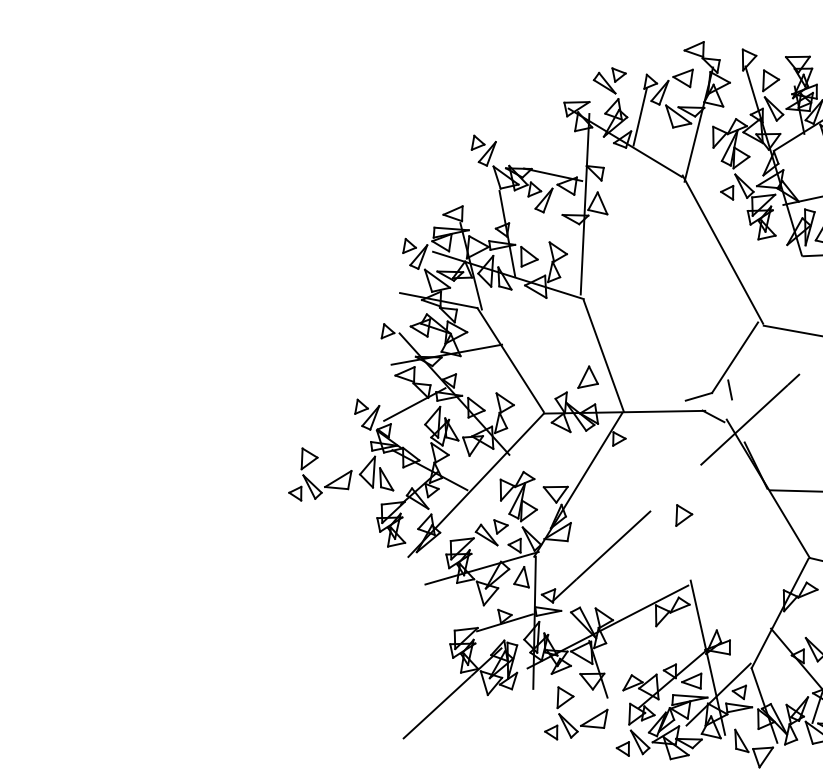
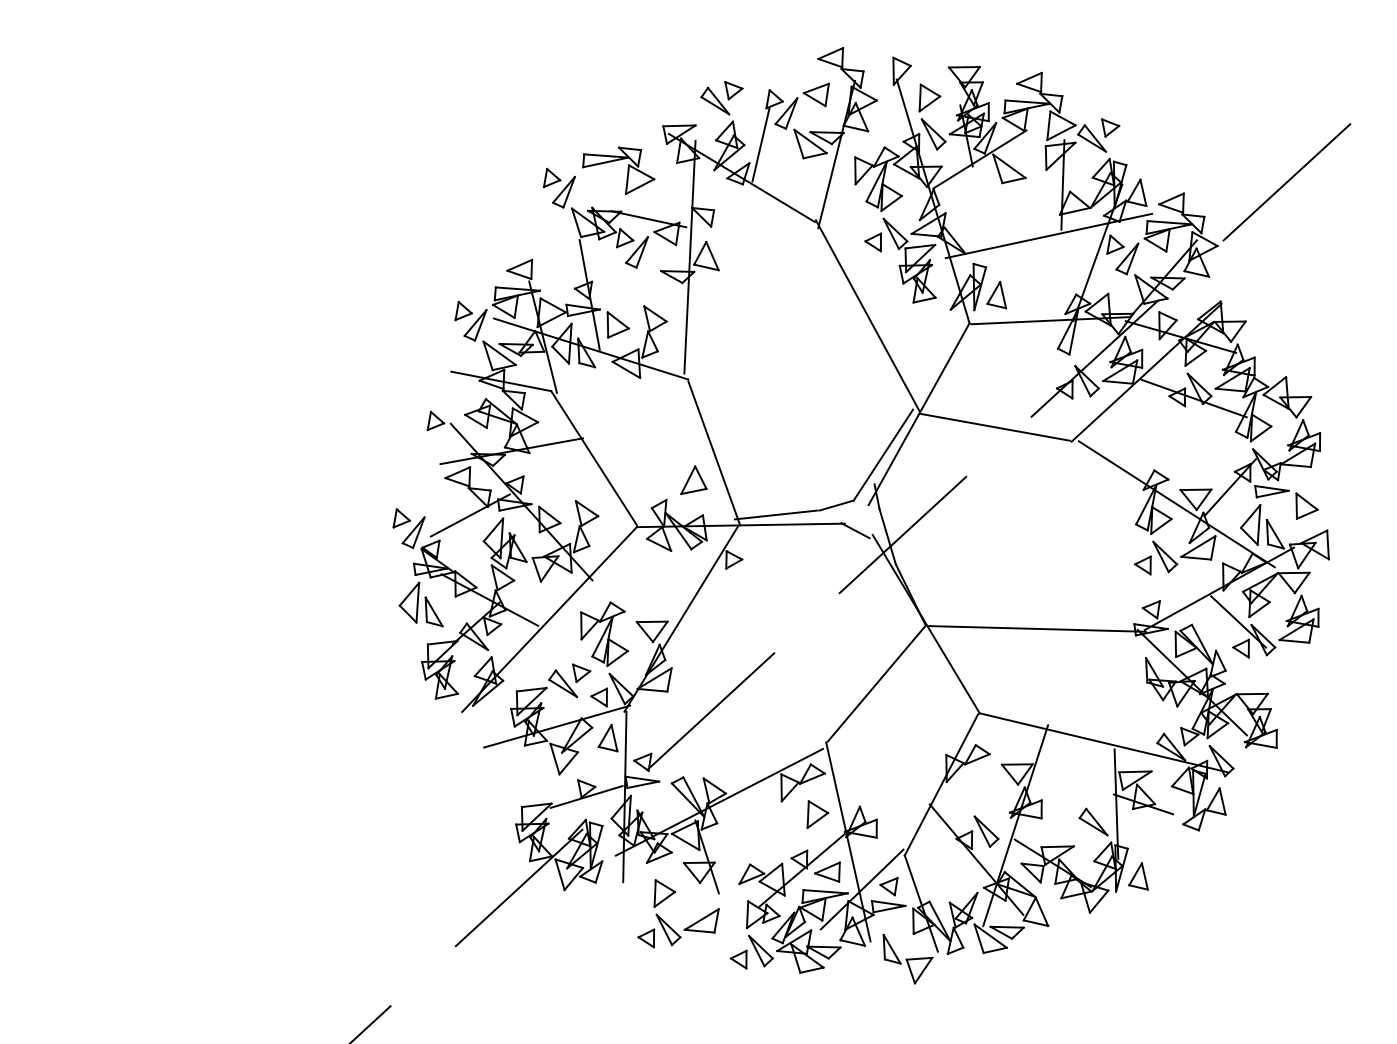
part: (536, 137) -> (627, 170), added
line: (762, 326) -> (918, 414), added
line: (651, 403) -> (775, 514), added
line: (738, 420) -> (887, 536), added
part: (311, 482) -> (337, 615), removed
part: (683, 515) -> (817, 814), moved
line: (729, 534) -> (876, 683), added

